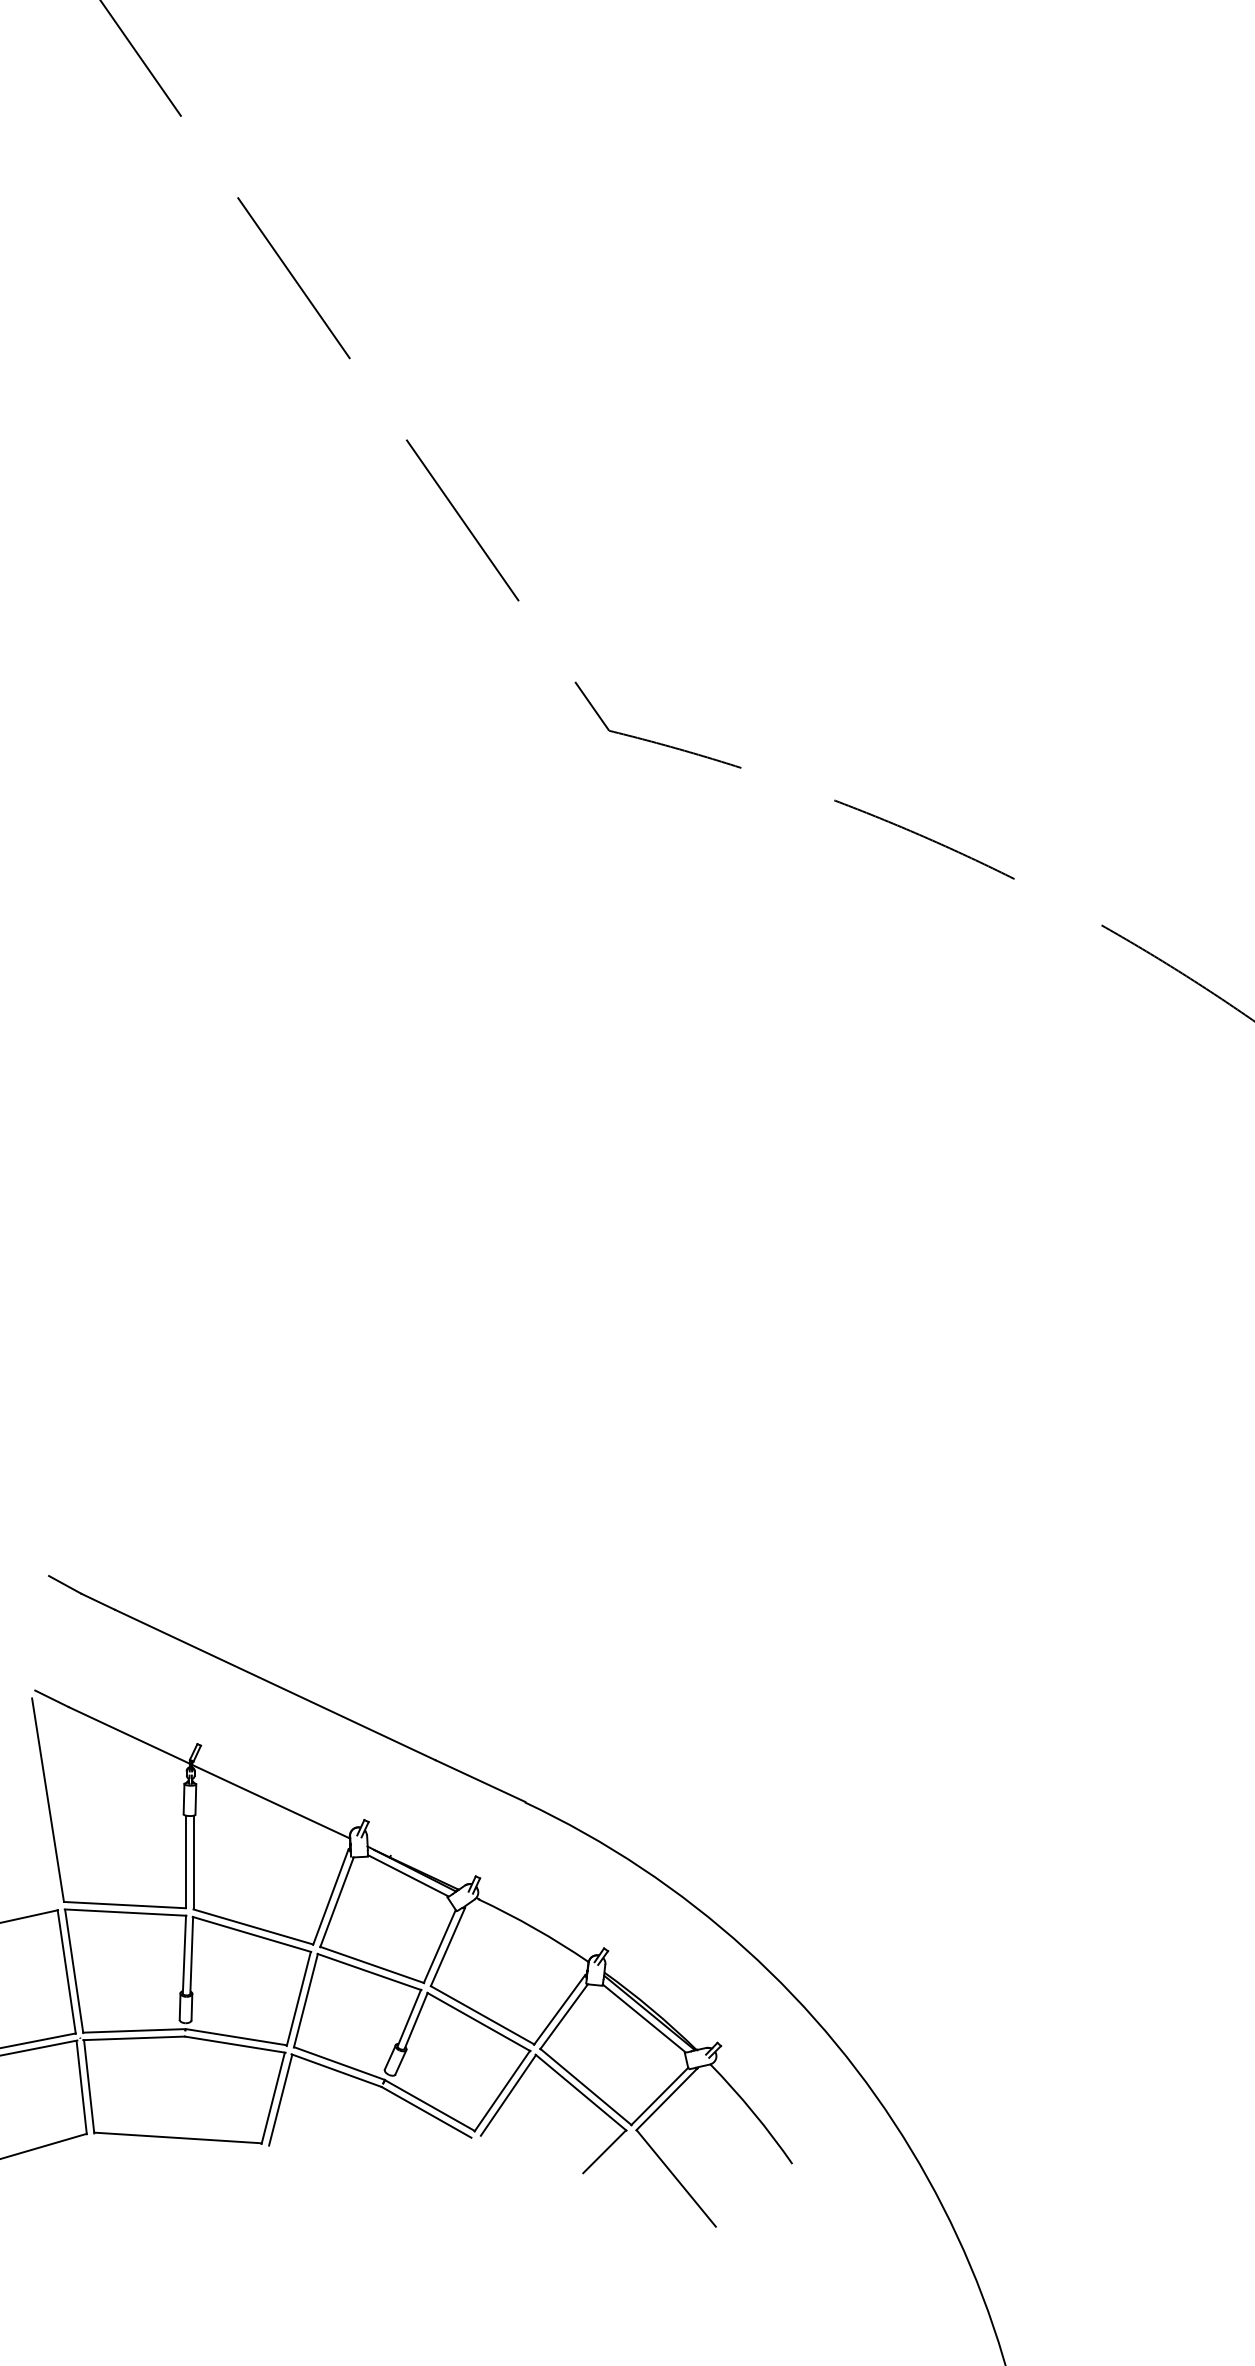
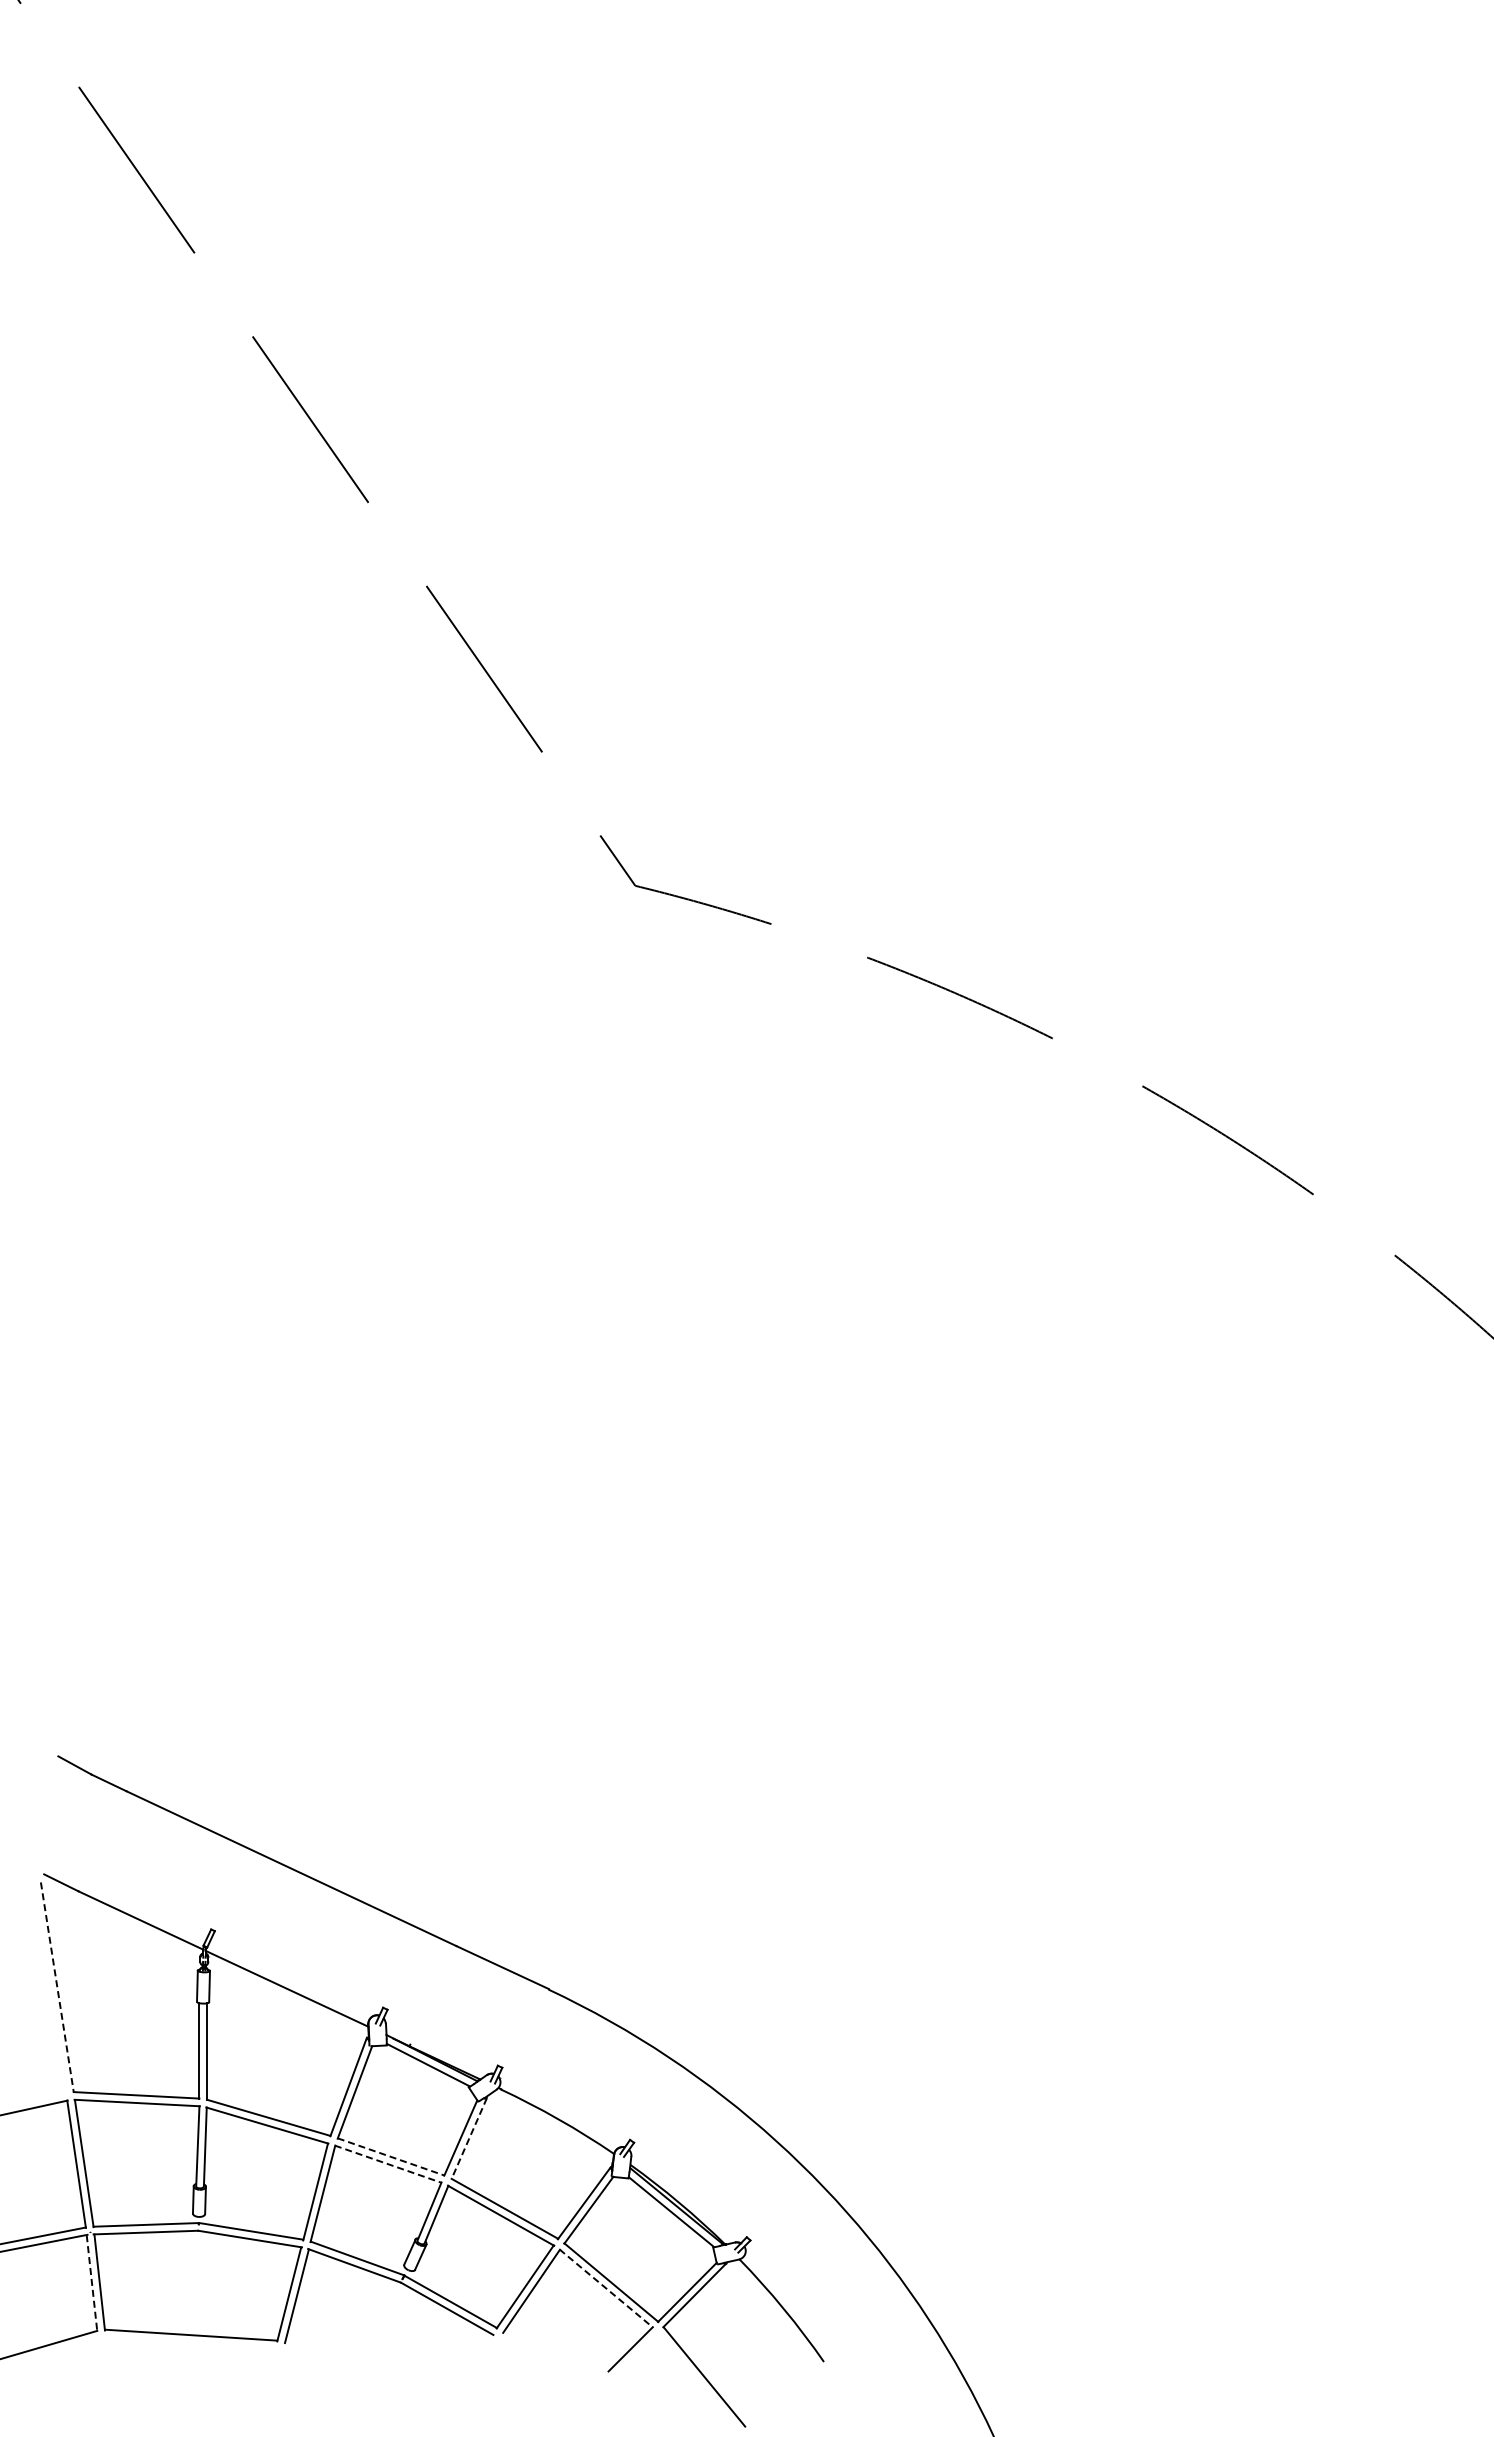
line: (48, 1800) -> (57, 1987), solid -> dashed
line: (448, 1947) -> (469, 2138), solid -> dashed
line: (372, 1964) -> (391, 2156), solid -> dashed
line: (369, 1972) -> (388, 2164), solid -> dashed
line: (82, 2087) -> (92, 2283), solid -> dashed
line: (581, 2092) -> (606, 2288), solid -> dashed

